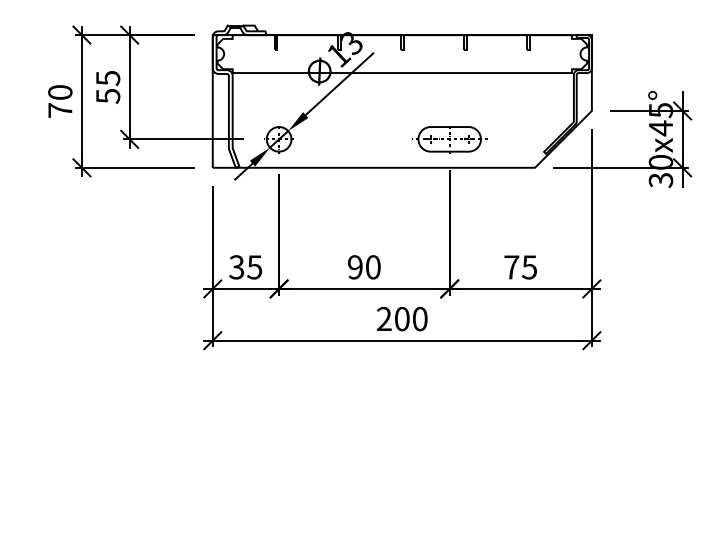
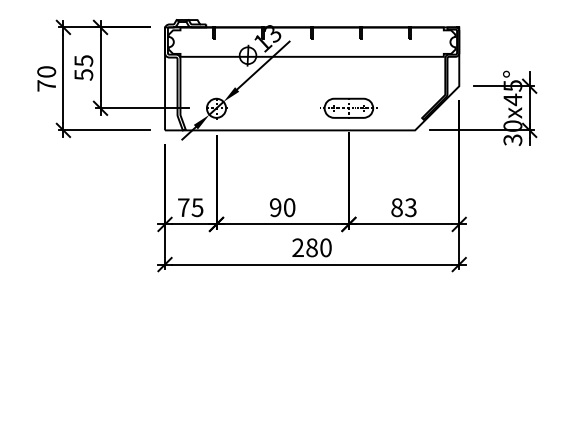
text: (236, 267) -> (183, 207), 35 -> 75
text: (520, 267) -> (403, 207), 75 -> 83
text: (401, 318) -> (311, 247), 200 -> 280

